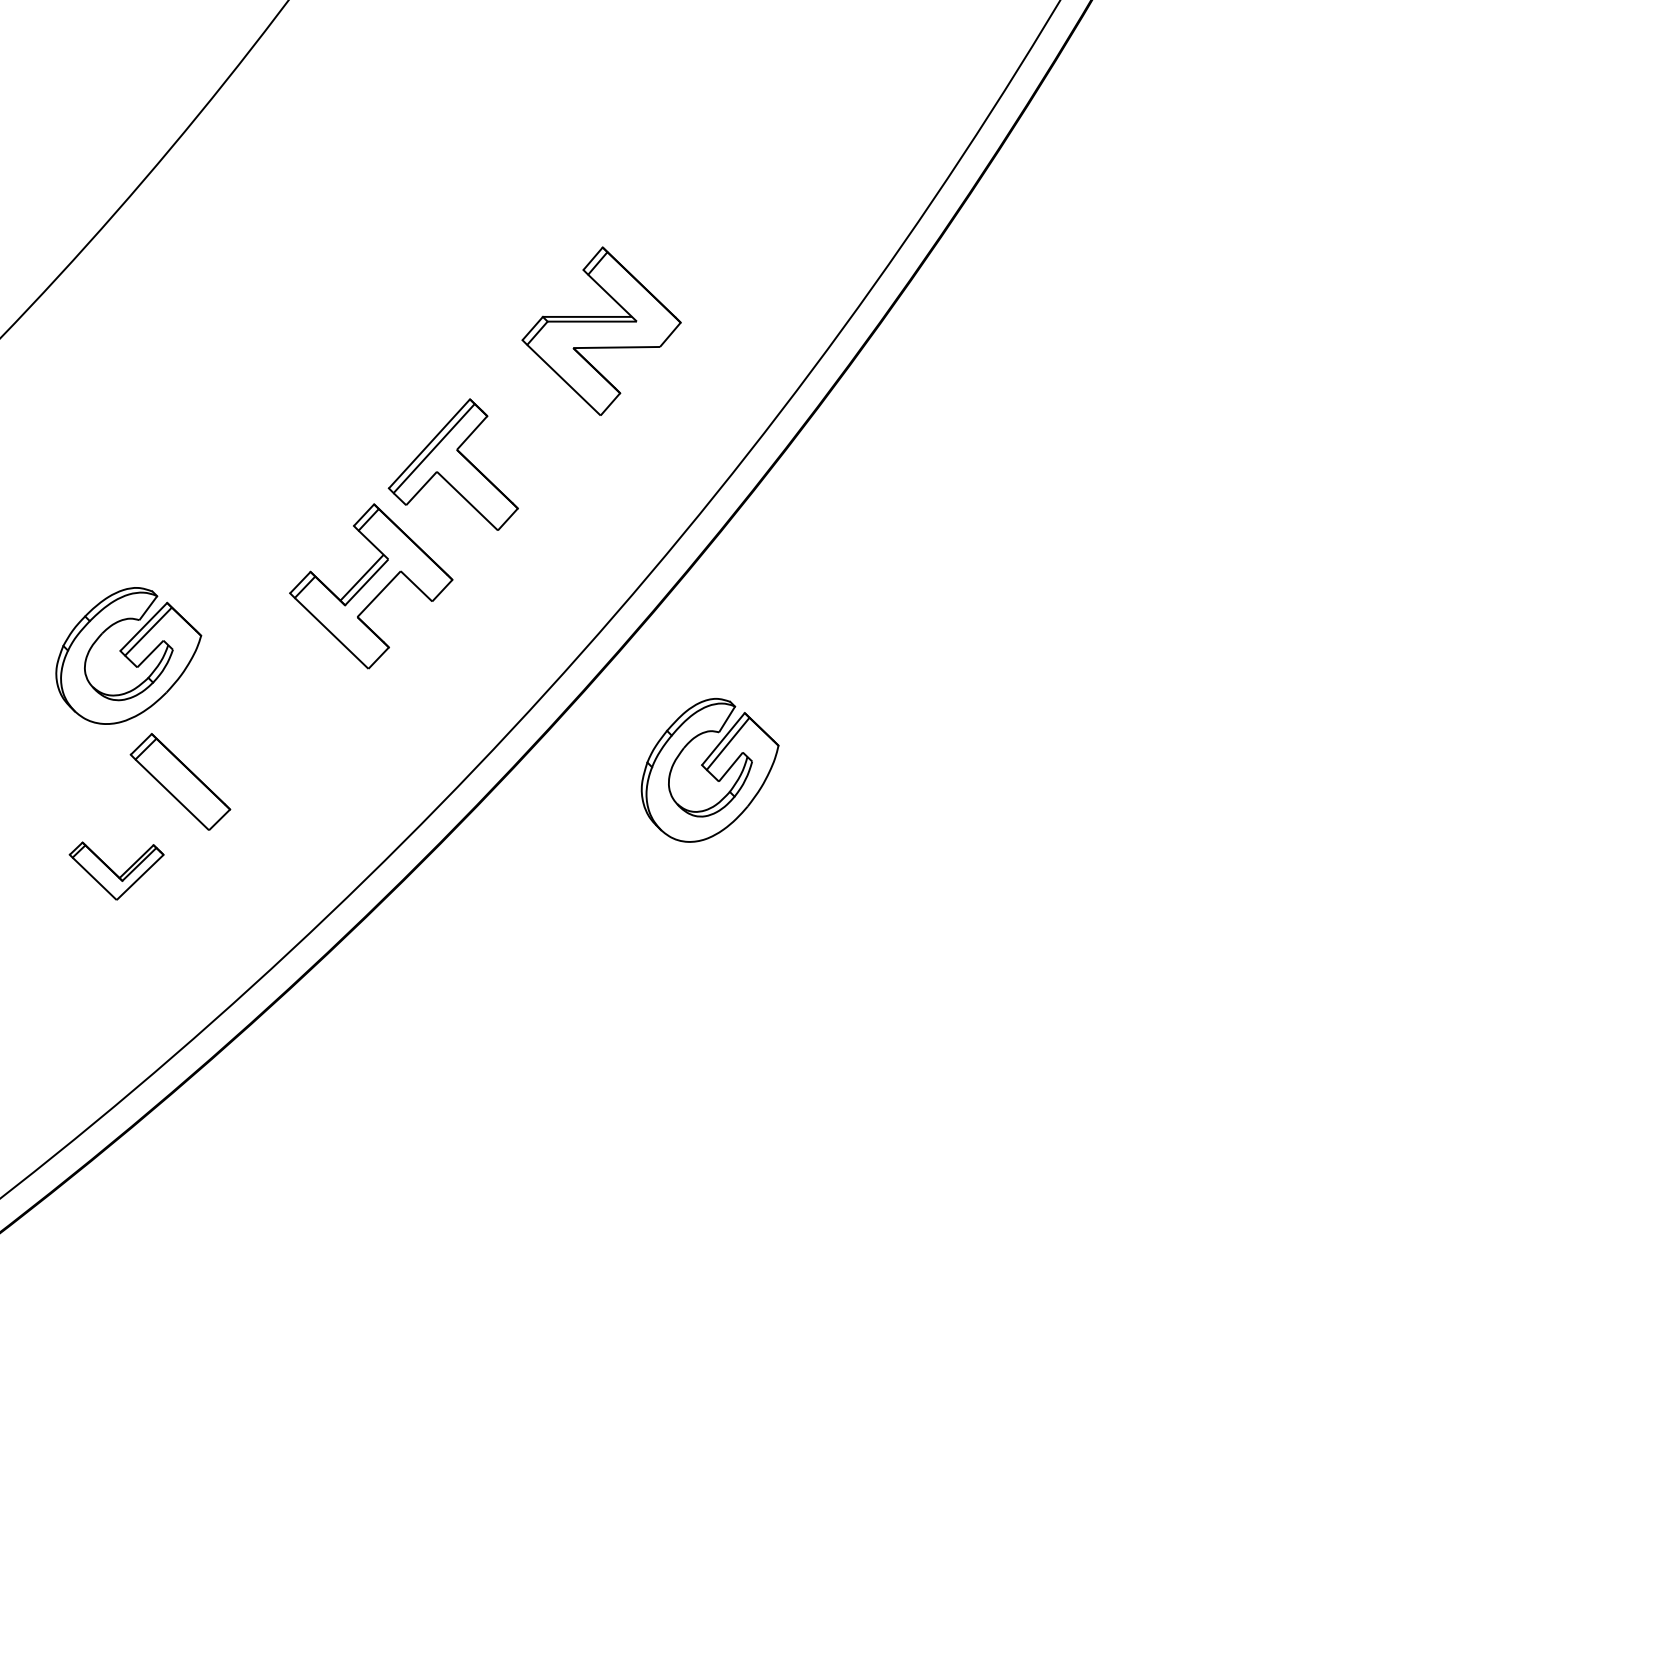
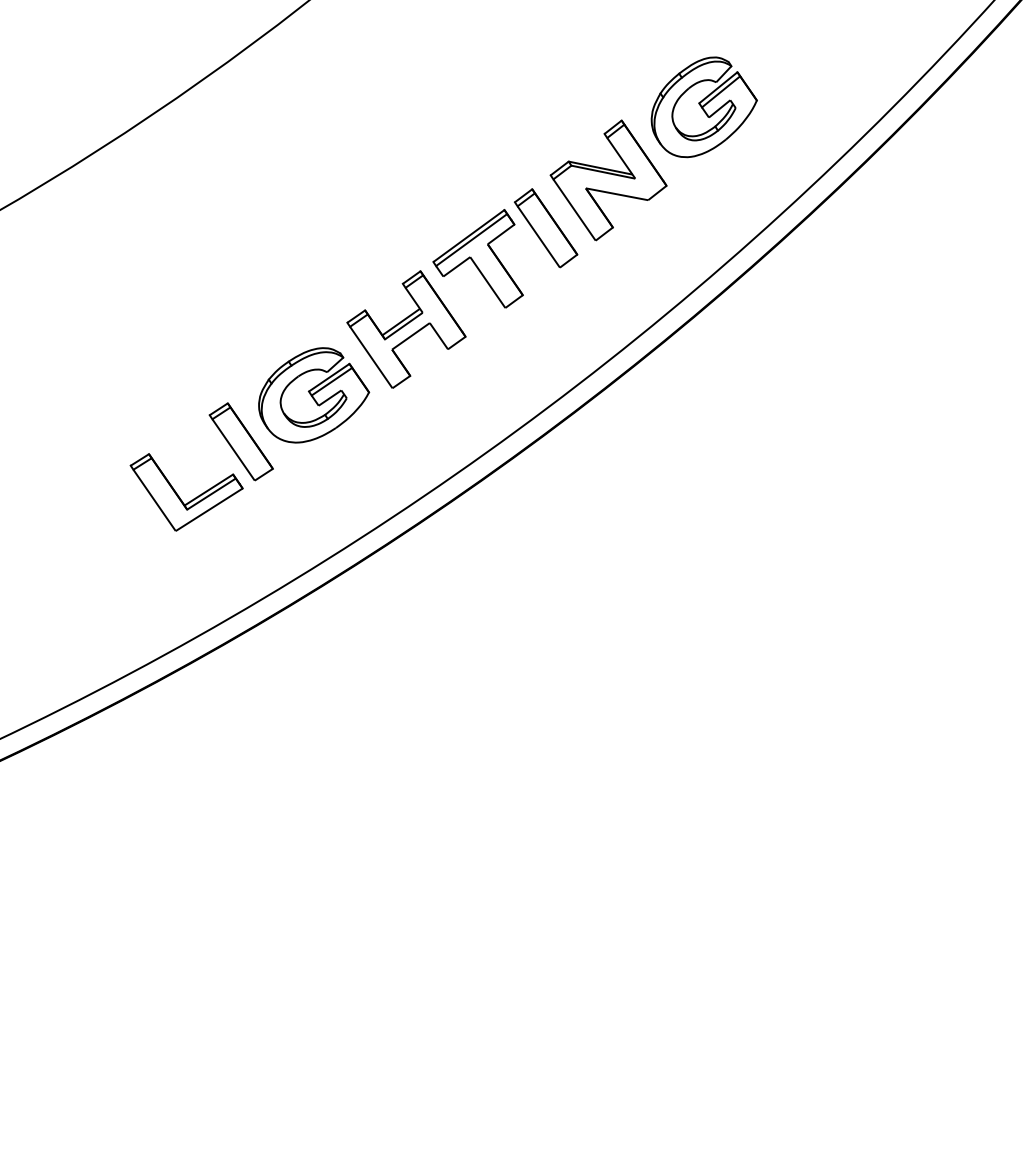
part: (530, 411) -> (546, 227), added
part: (128, 655) -> (314, 395), moved
part: (709, 770) -> (703, 108), moved
part: (116, 870) -> (182, 495), size x1.67

